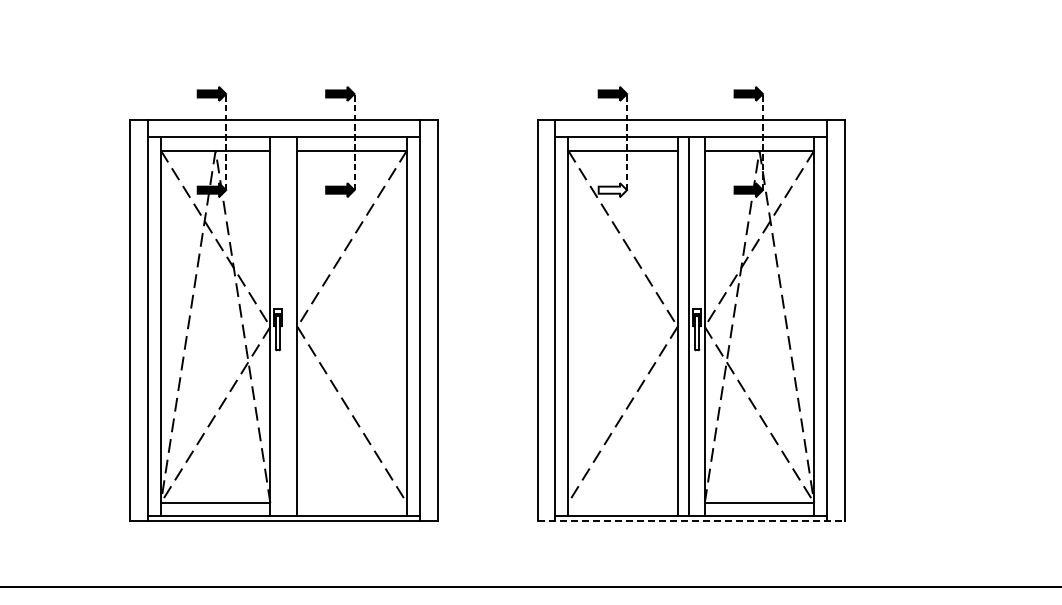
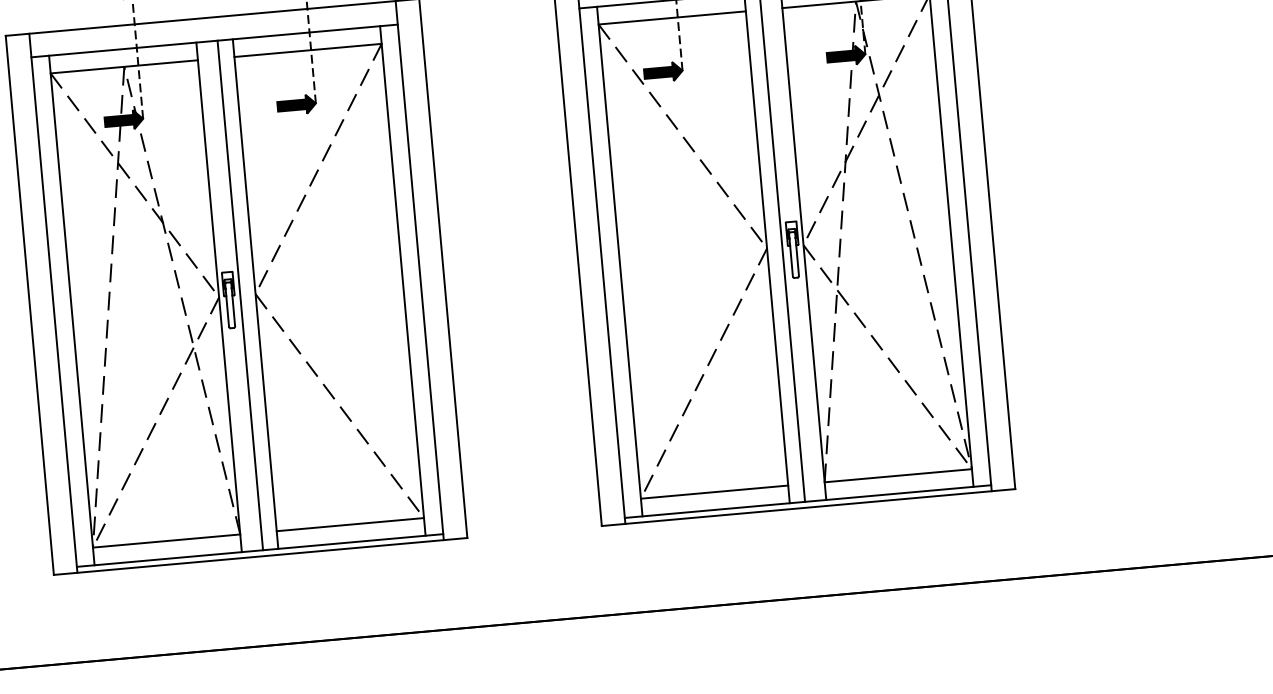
fill: (612, 190) -> (662, 72), added
line: (286, 326) -> (240, 294), added
line: (351, 503) -> (349, 525), added
line: (622, 503) -> (714, 492), added
line: (691, 520) -> (808, 507), dashed -> solid

